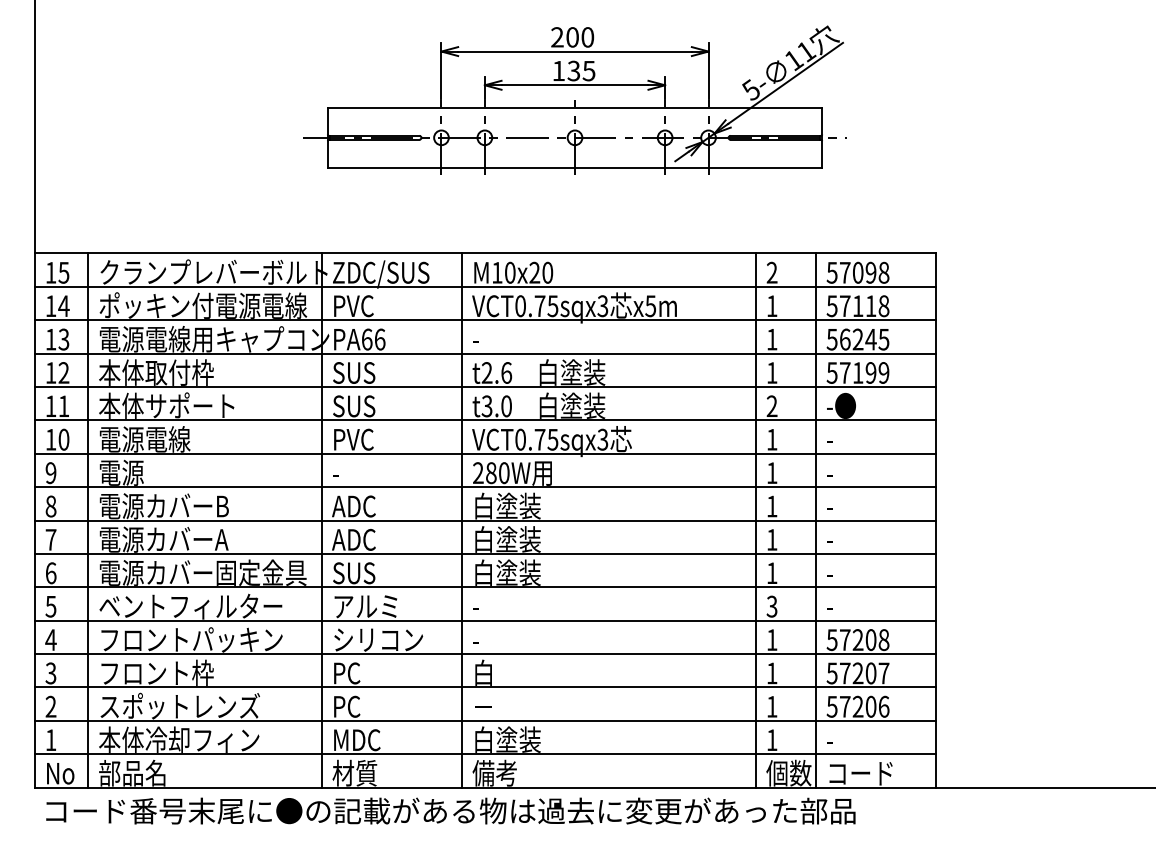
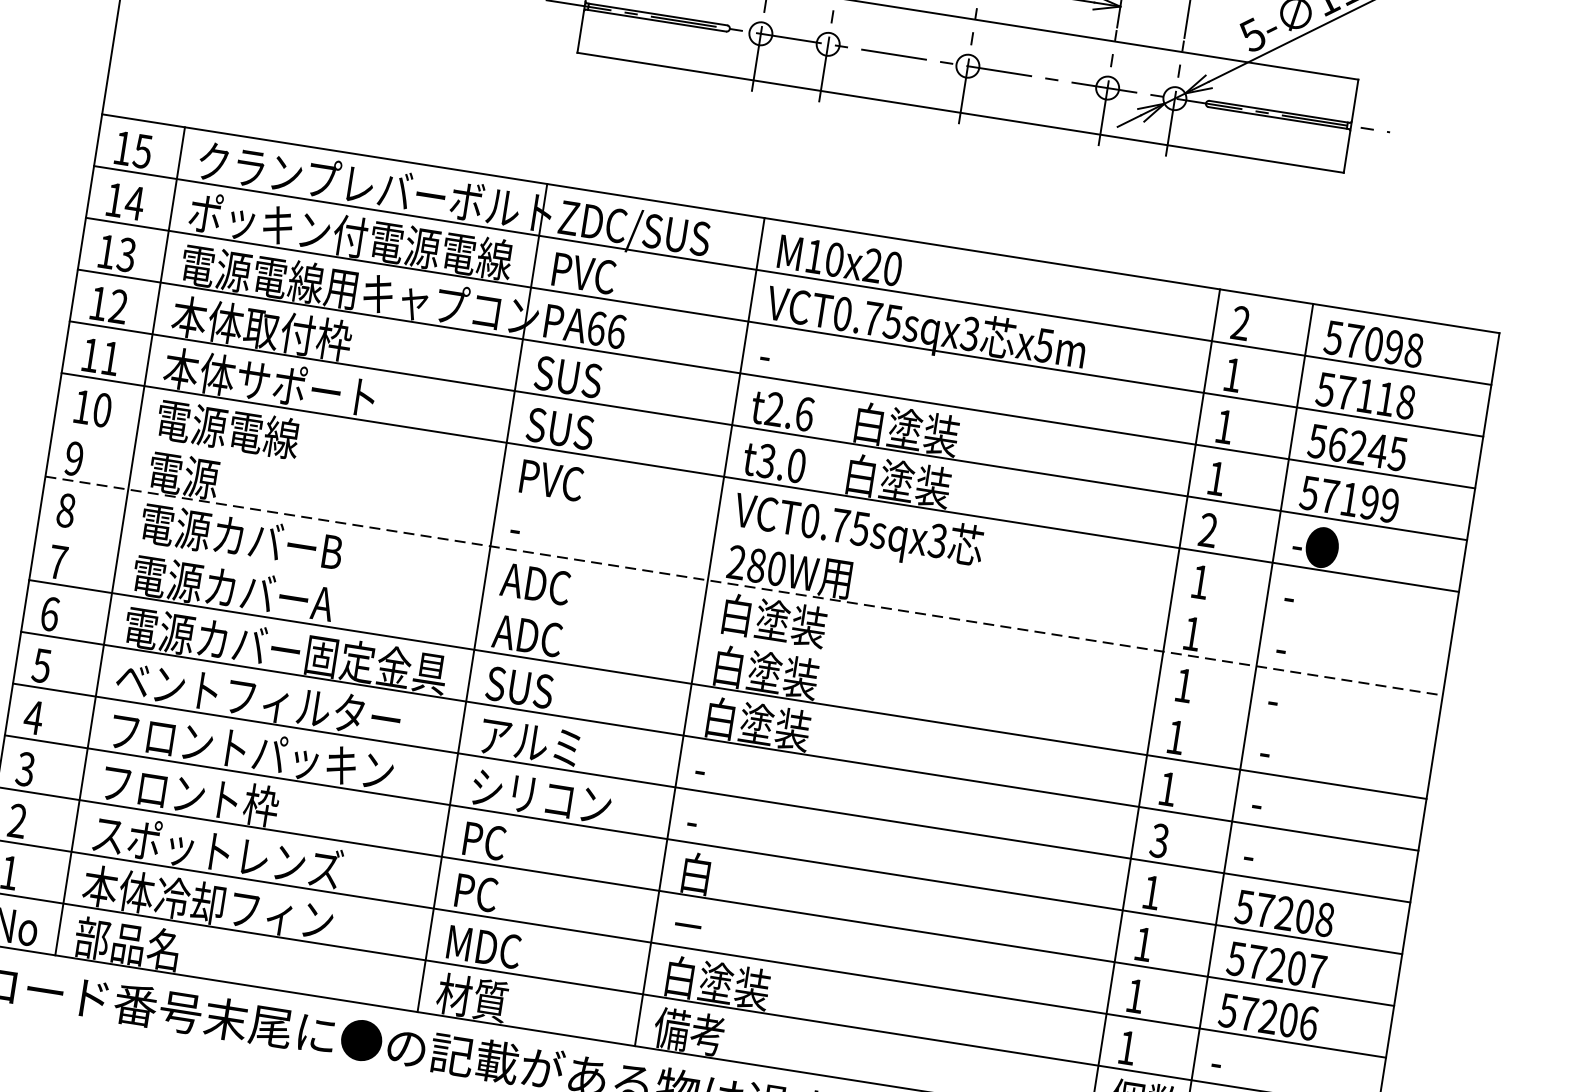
line: (485, 453) -> (752, 533), removed
line: (485, 487) -> (744, 586), solid -> dashed
line: (485, 520) -> (736, 637), removed

